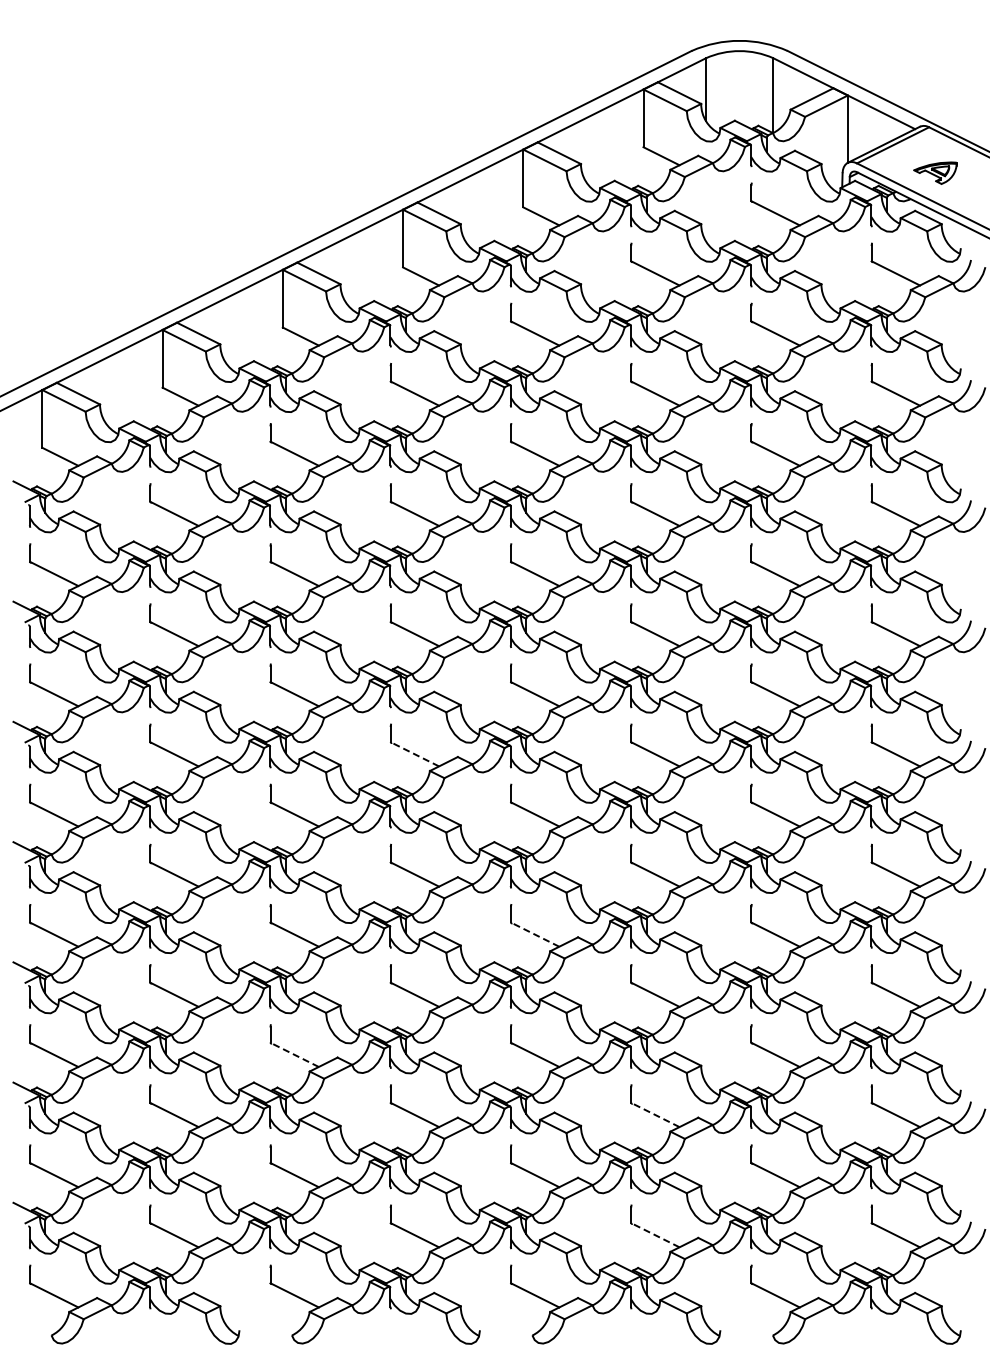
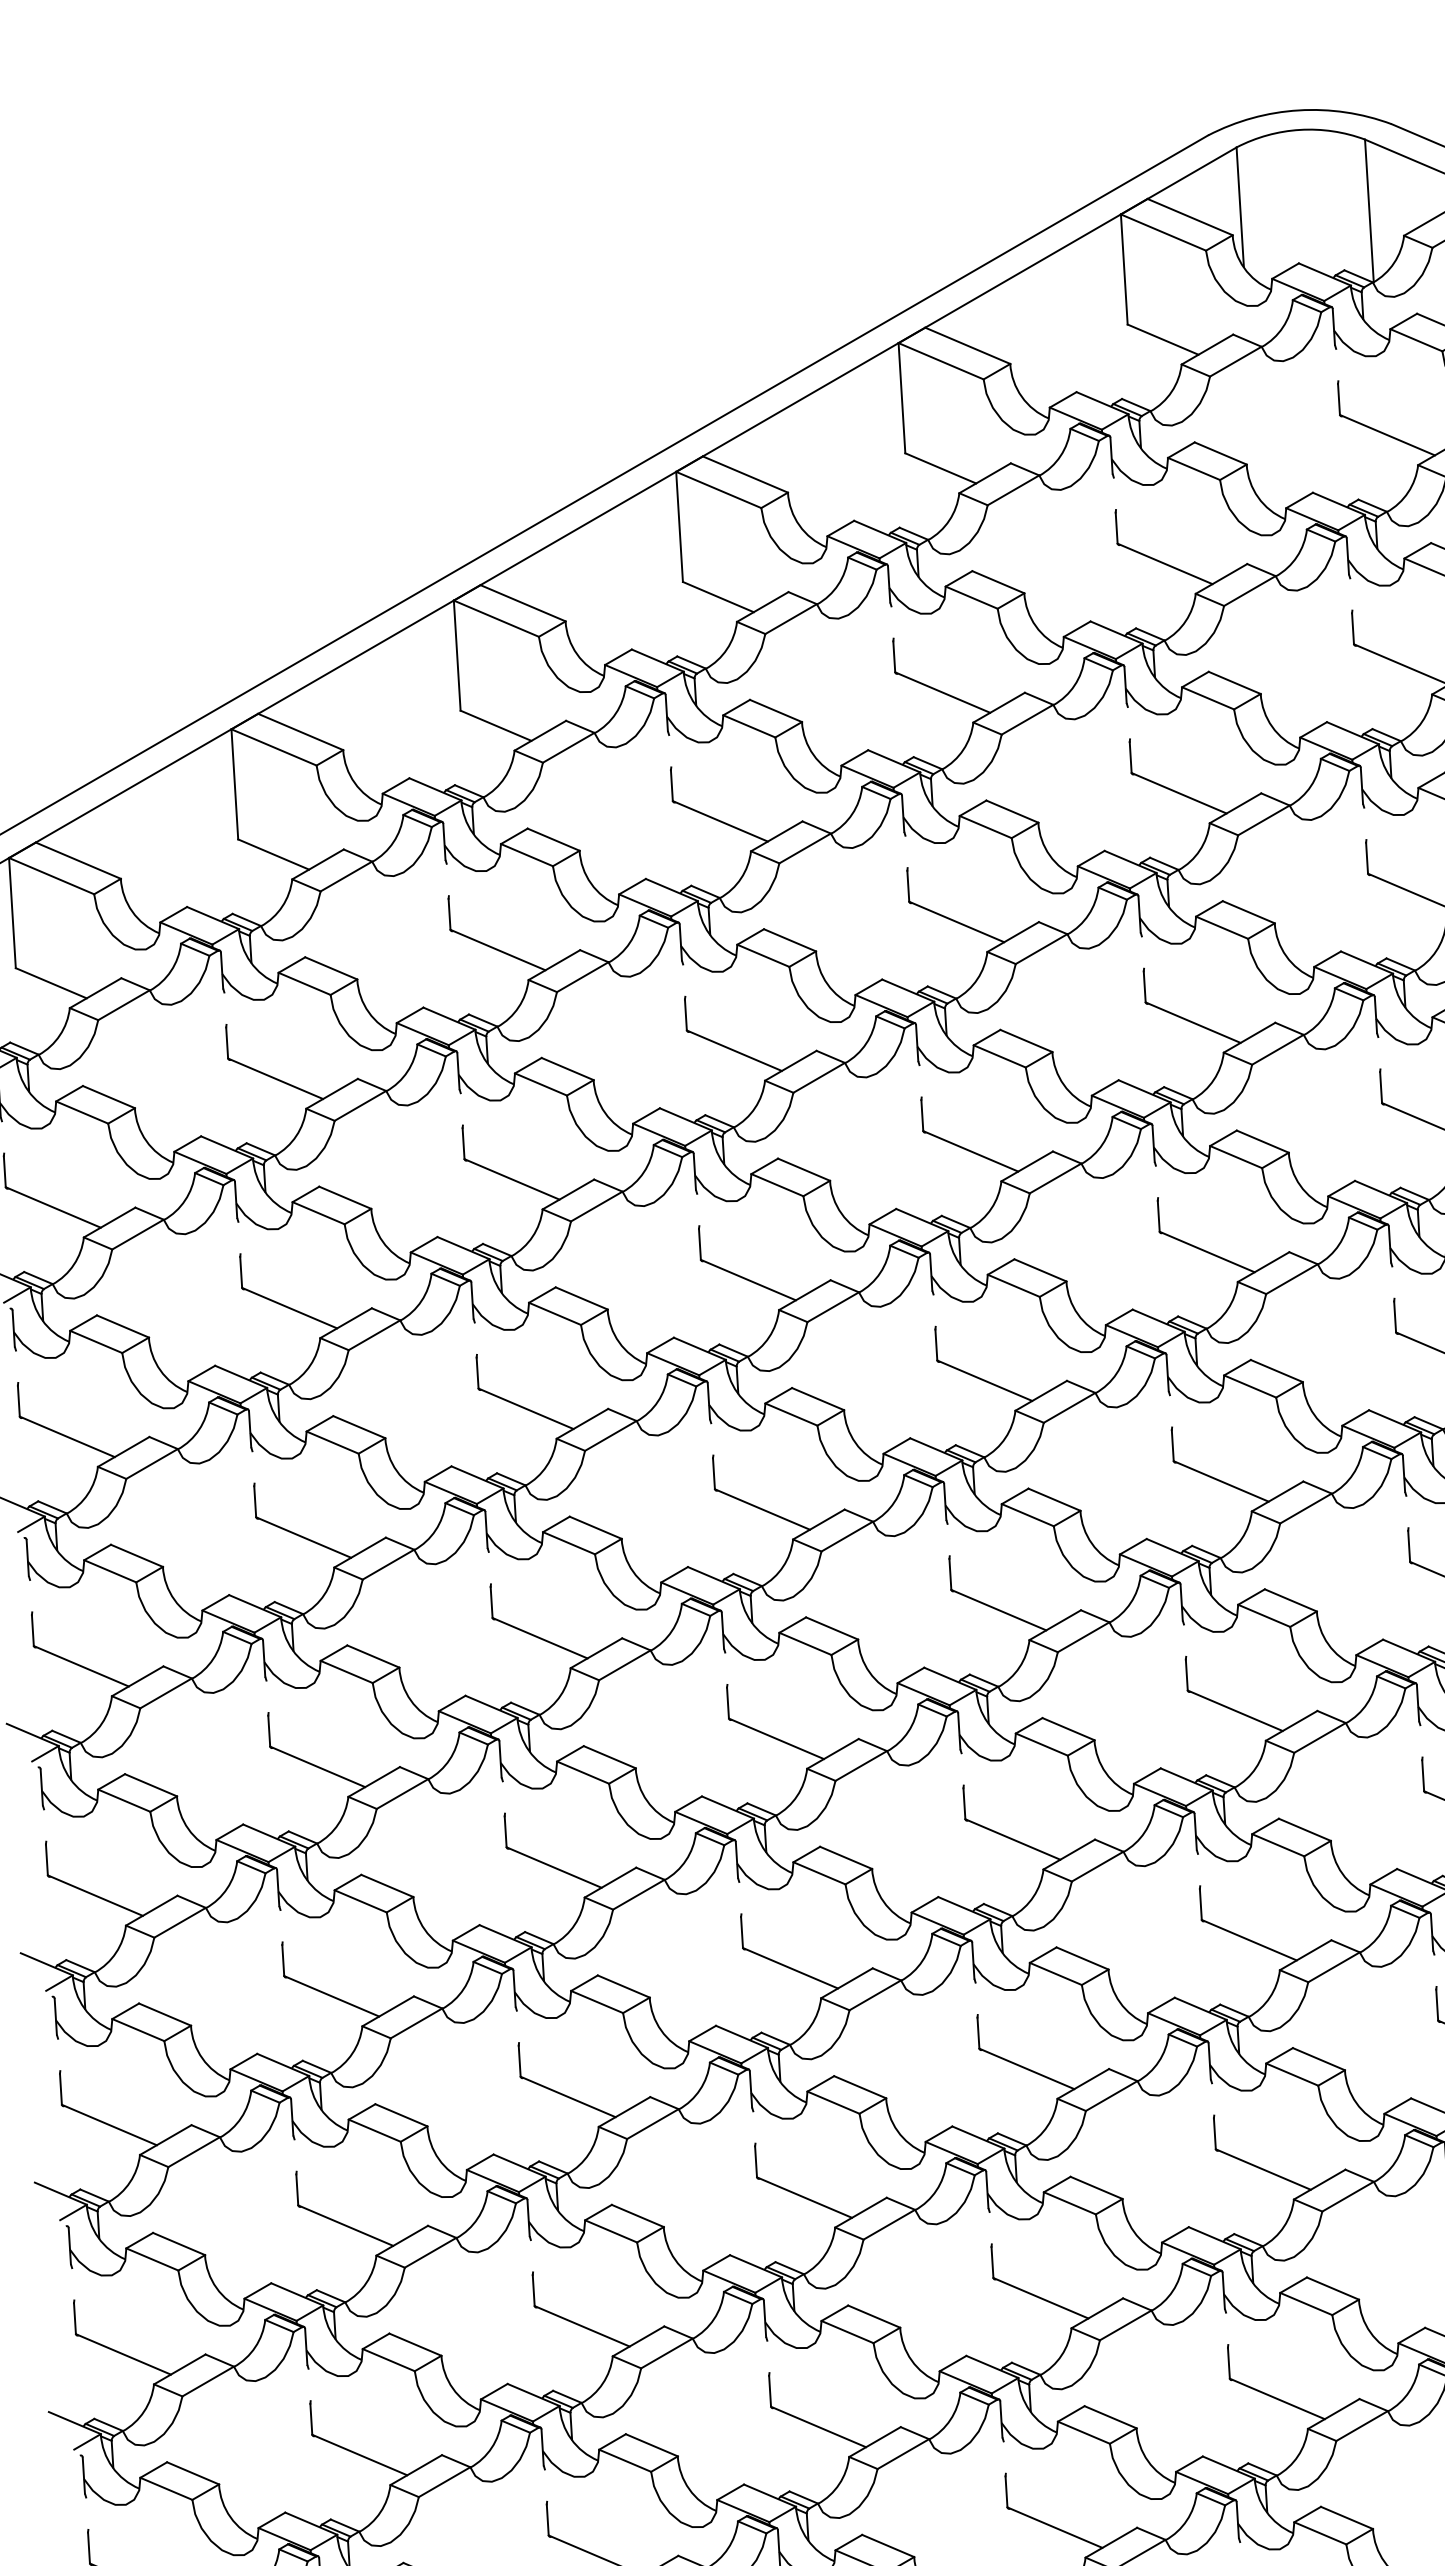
line: (414, 754) -> (761, 1509), dashed -> solid
line: (535, 934) -> (1013, 1839), dashed -> solid
line: (294, 1054) -> (567, 2096), dashed -> solid
line: (655, 1115) -> (1263, 2170), dashed -> solid
line: (655, 1235) -> (1277, 2399), dashed -> solid

